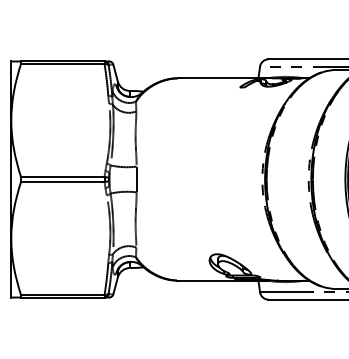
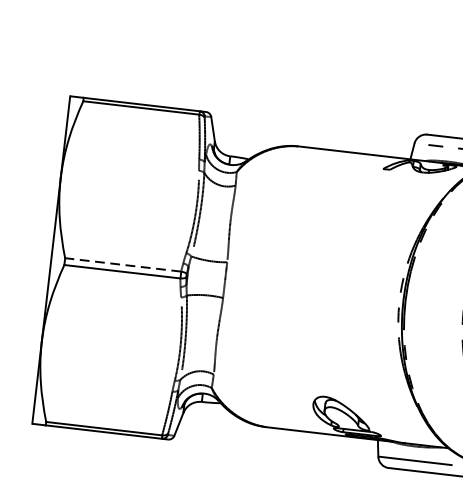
line: (62, 177) -> (122, 265), solid -> dashed

